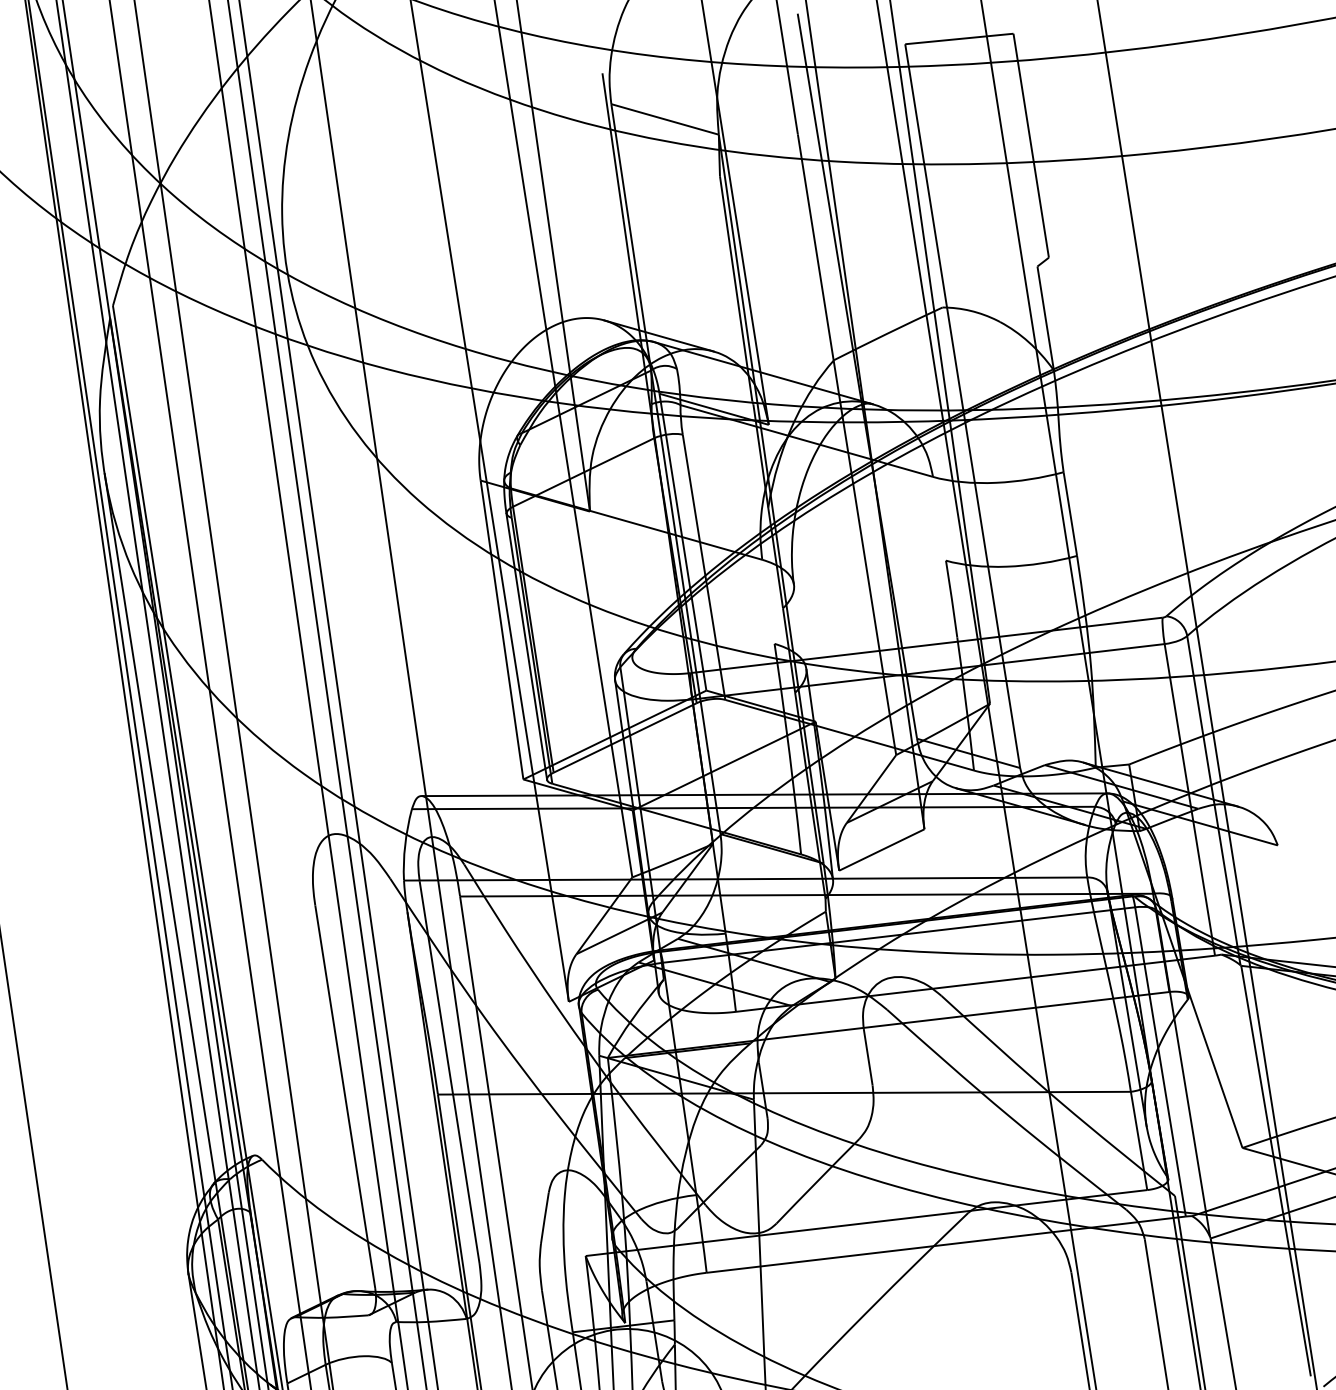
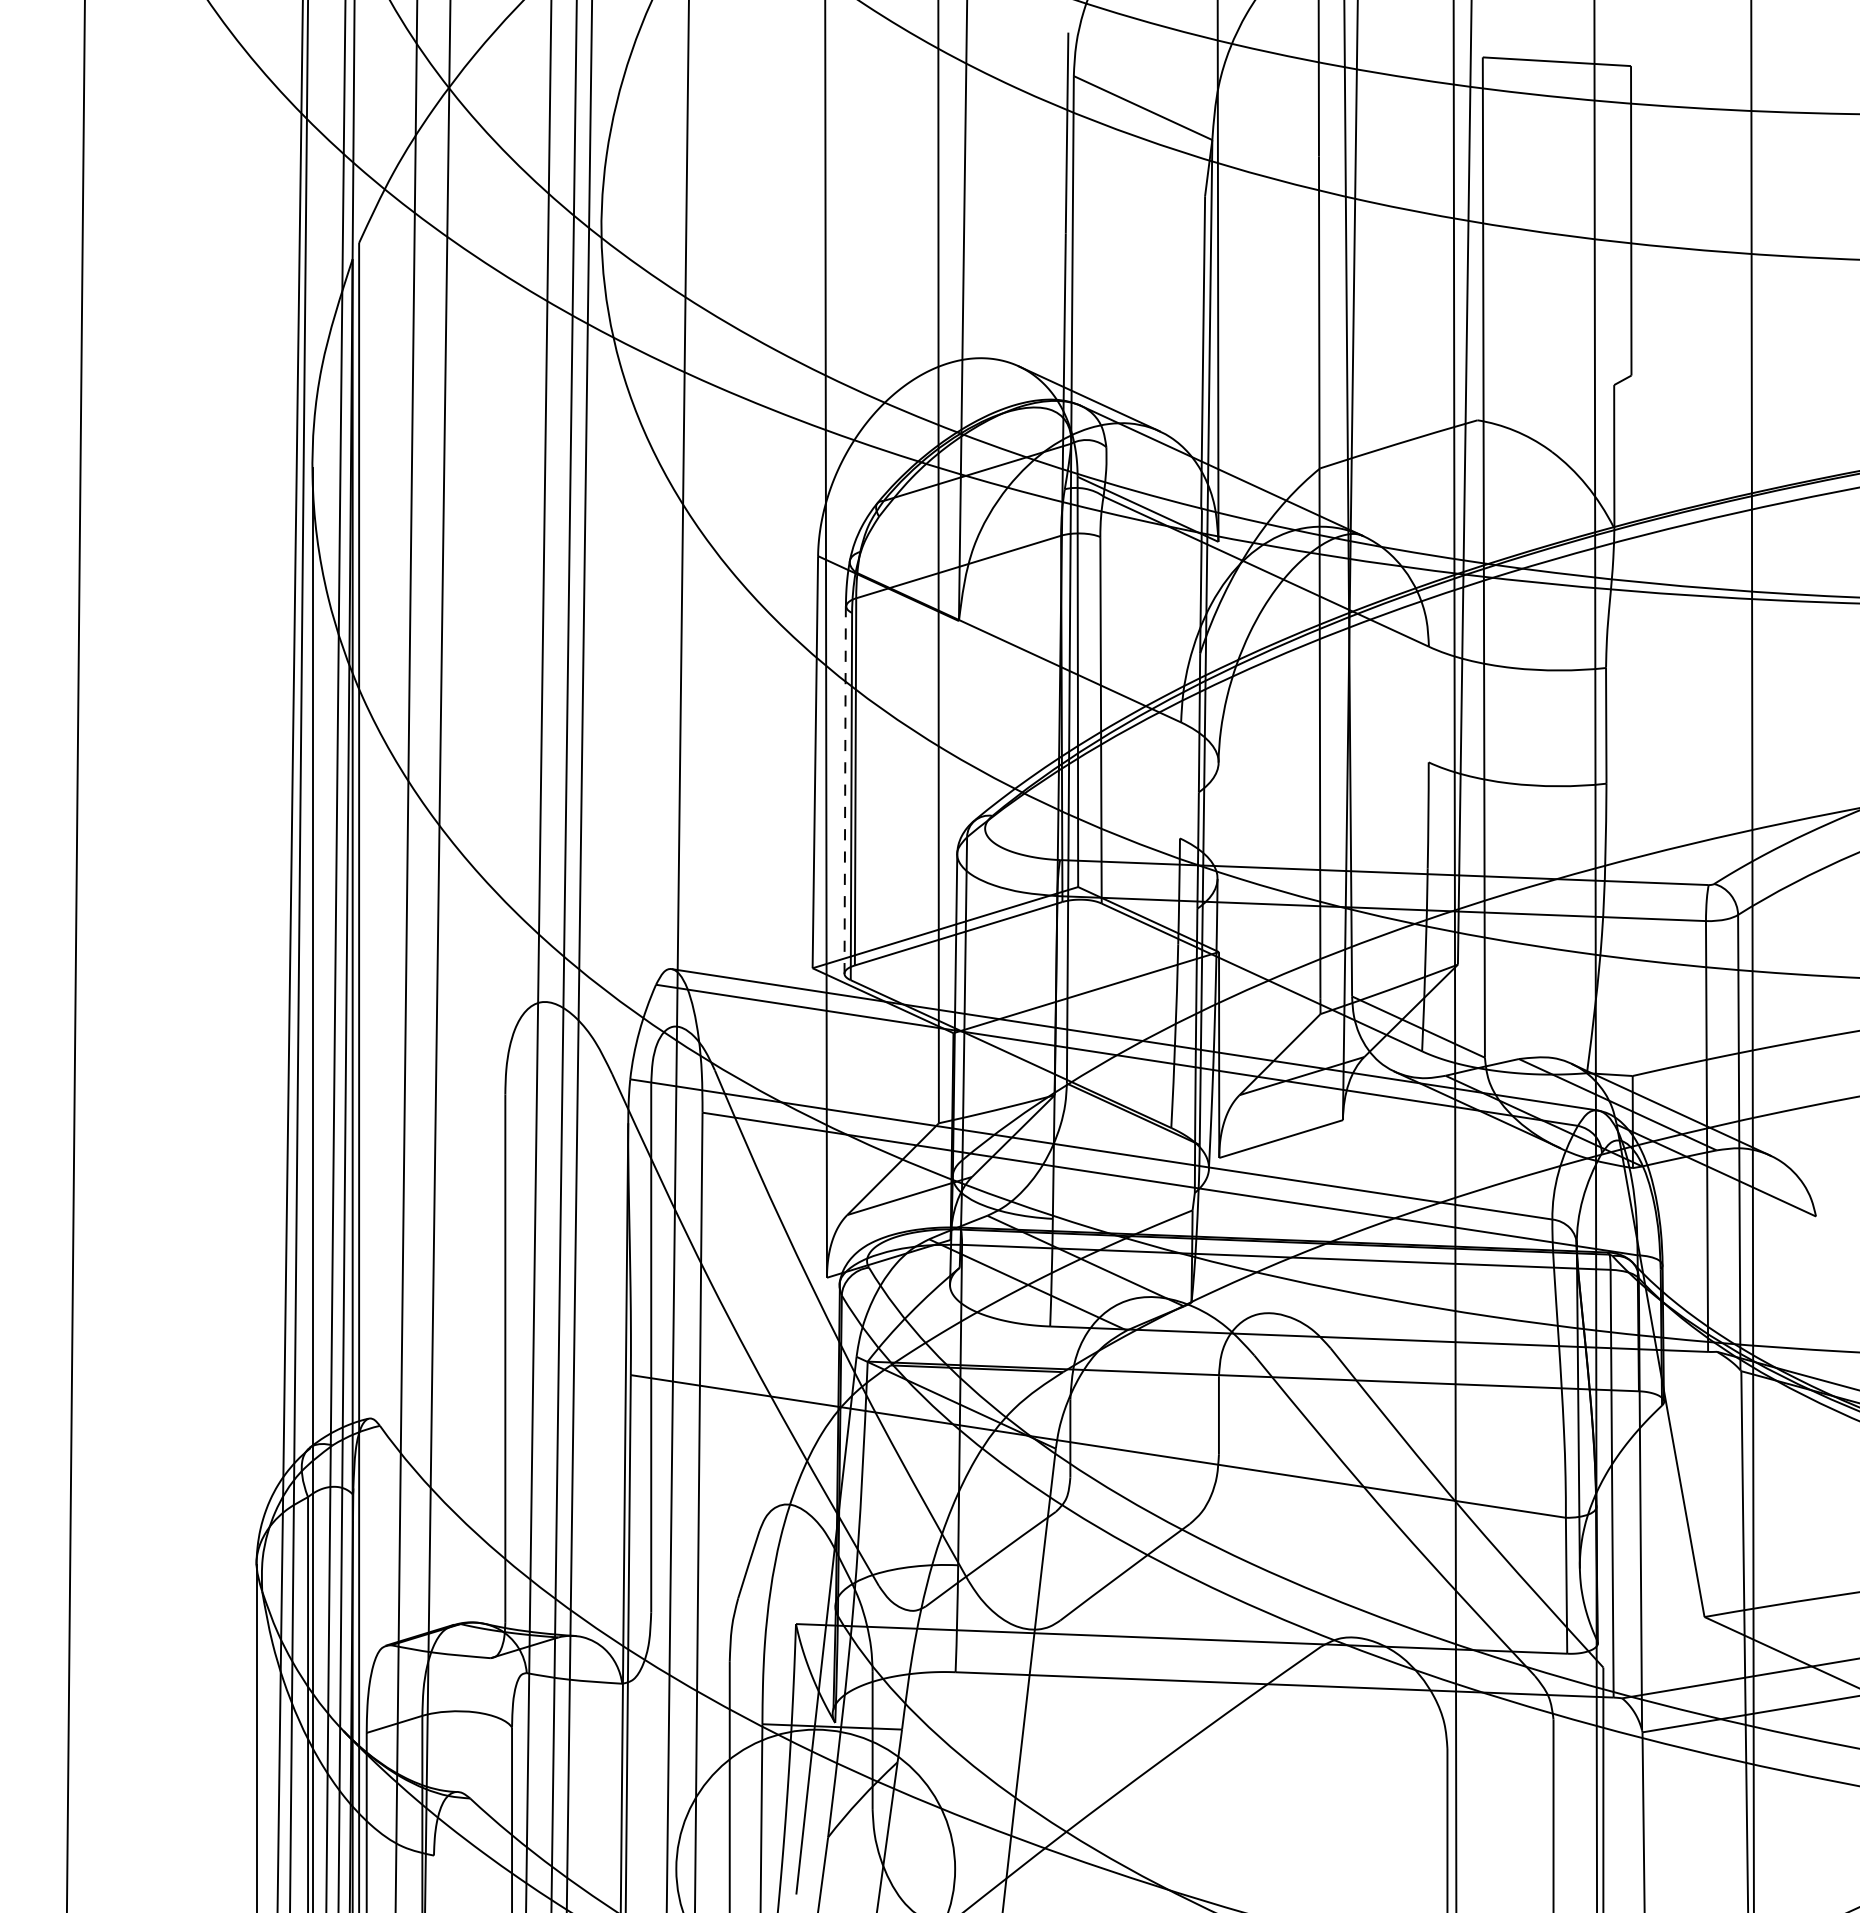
line: (527, 647) -> (845, 790), solid -> dashed

